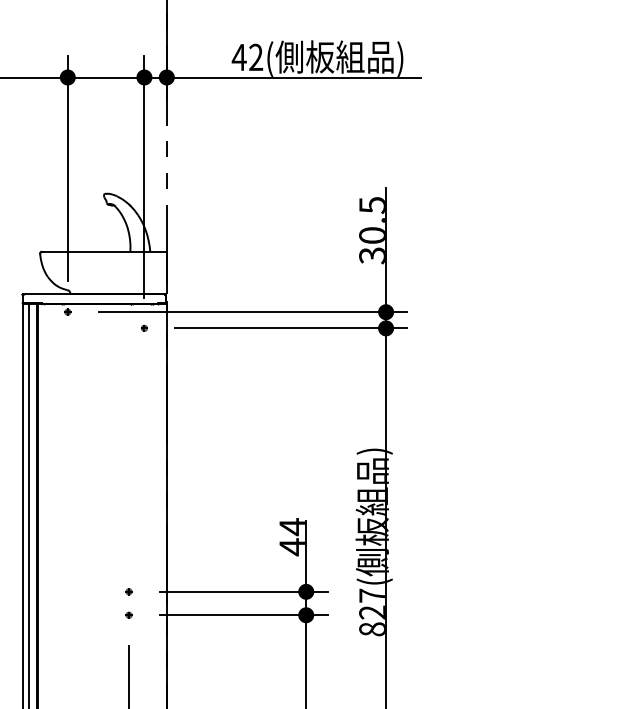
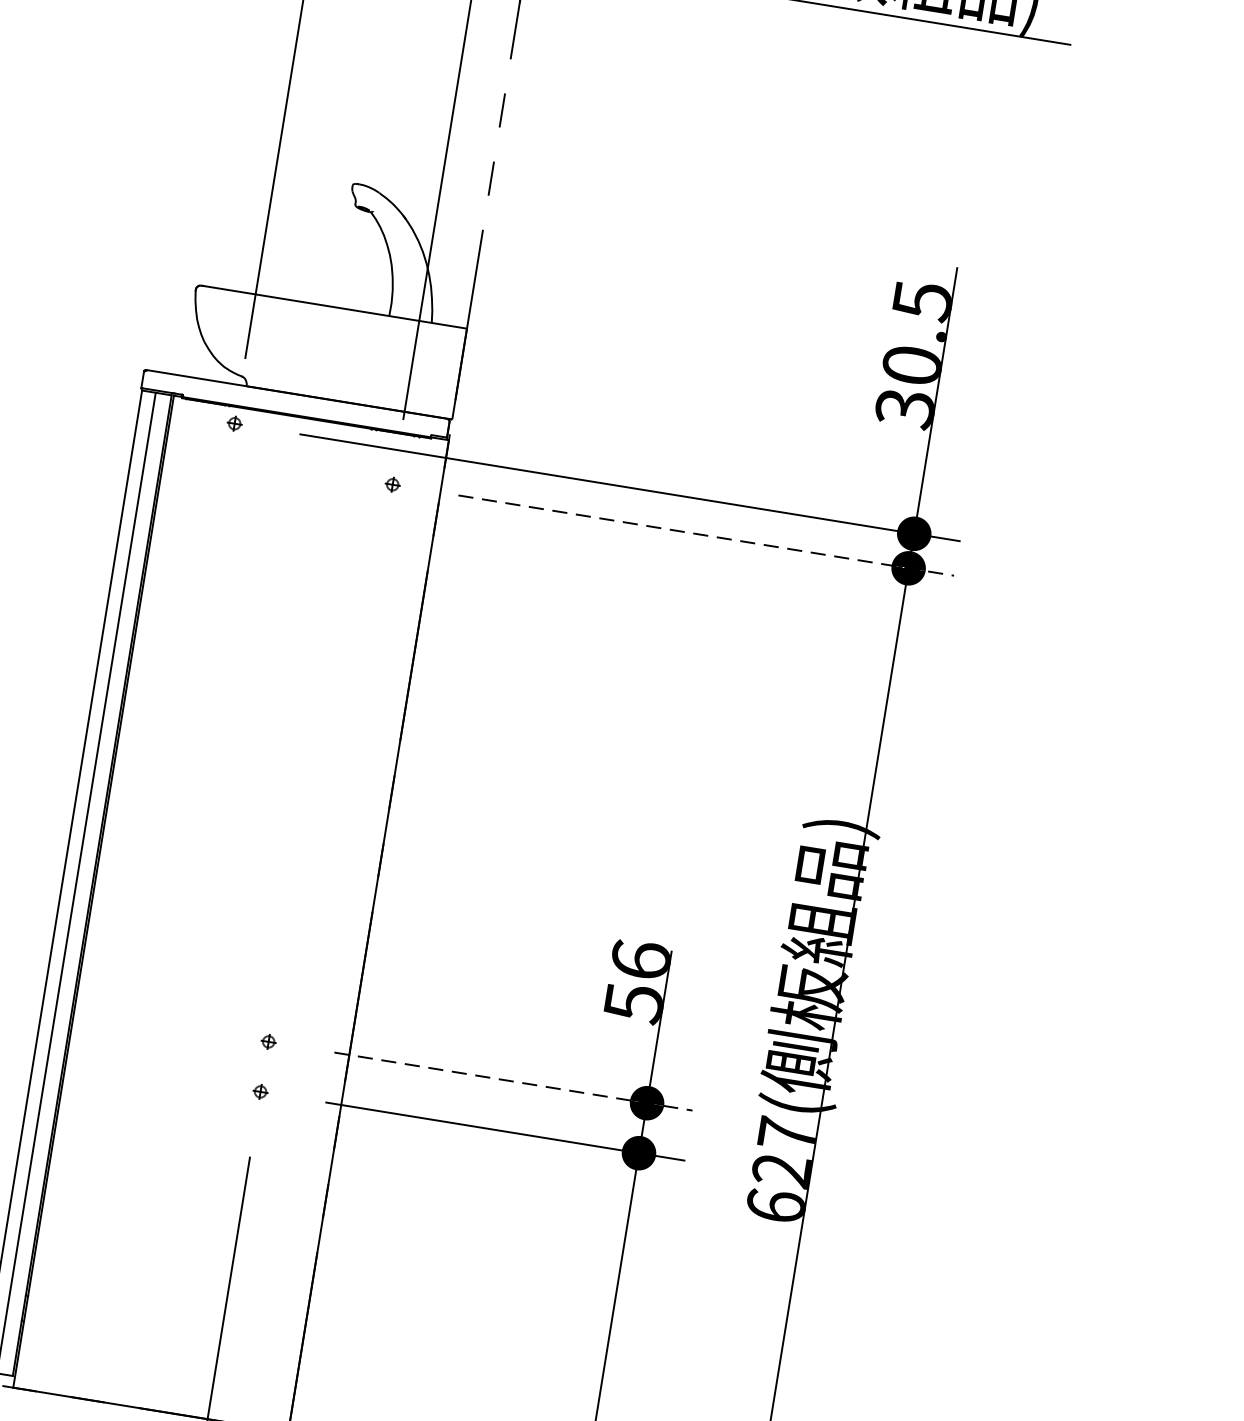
line: (291, 328) -> (706, 535), solid -> dashed
text: (291, 537) -> (634, 982), 44 -> 56
line: (243, 591) -> (513, 1080), solid -> dashed
text: (371, 629) -> (773, 1206), 827( -> 627(

